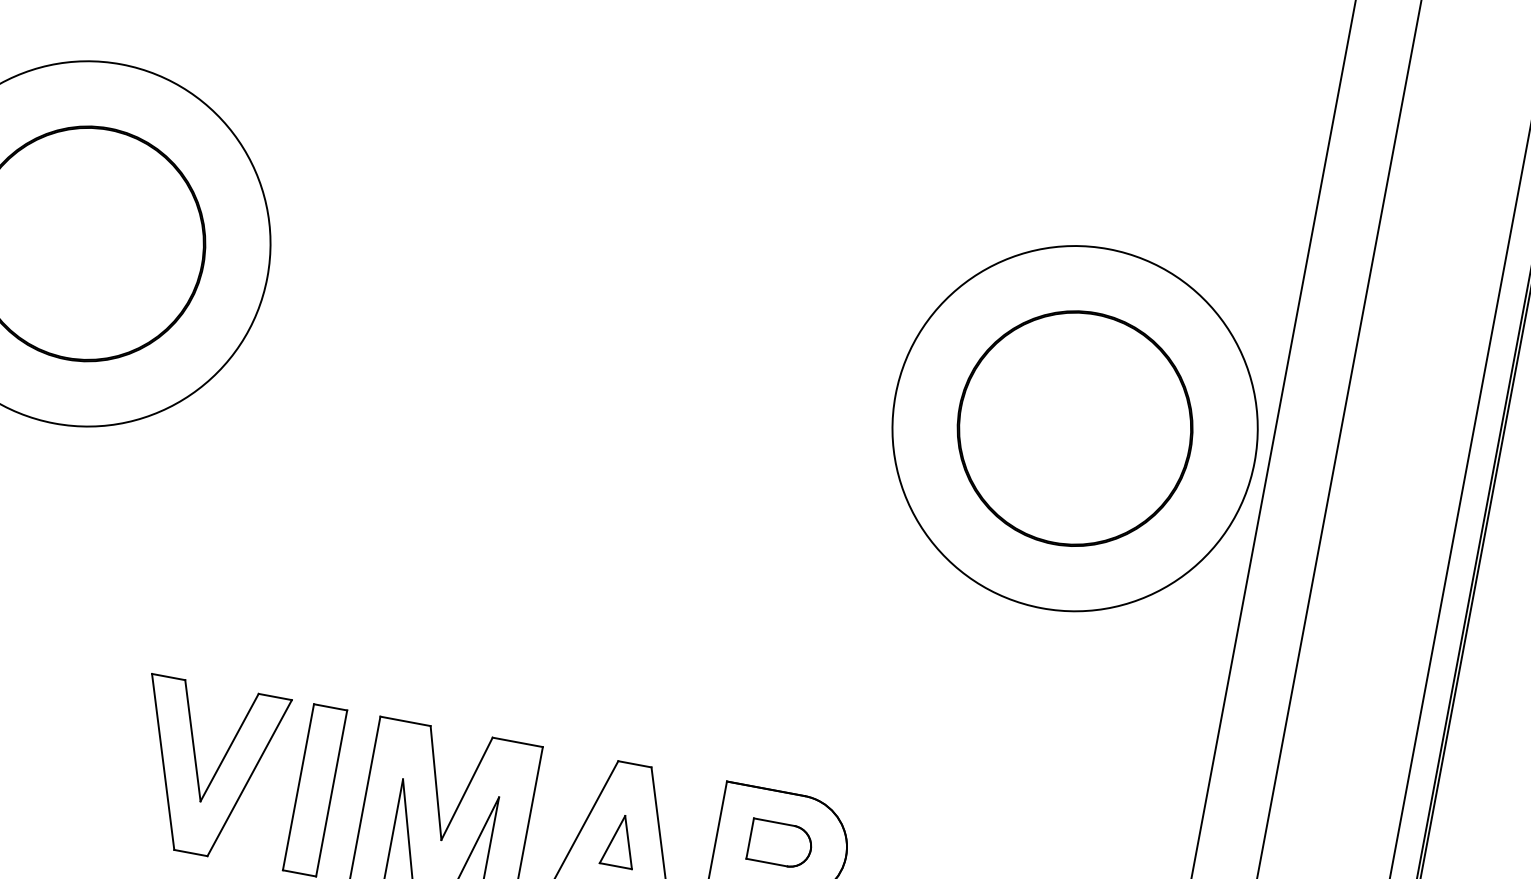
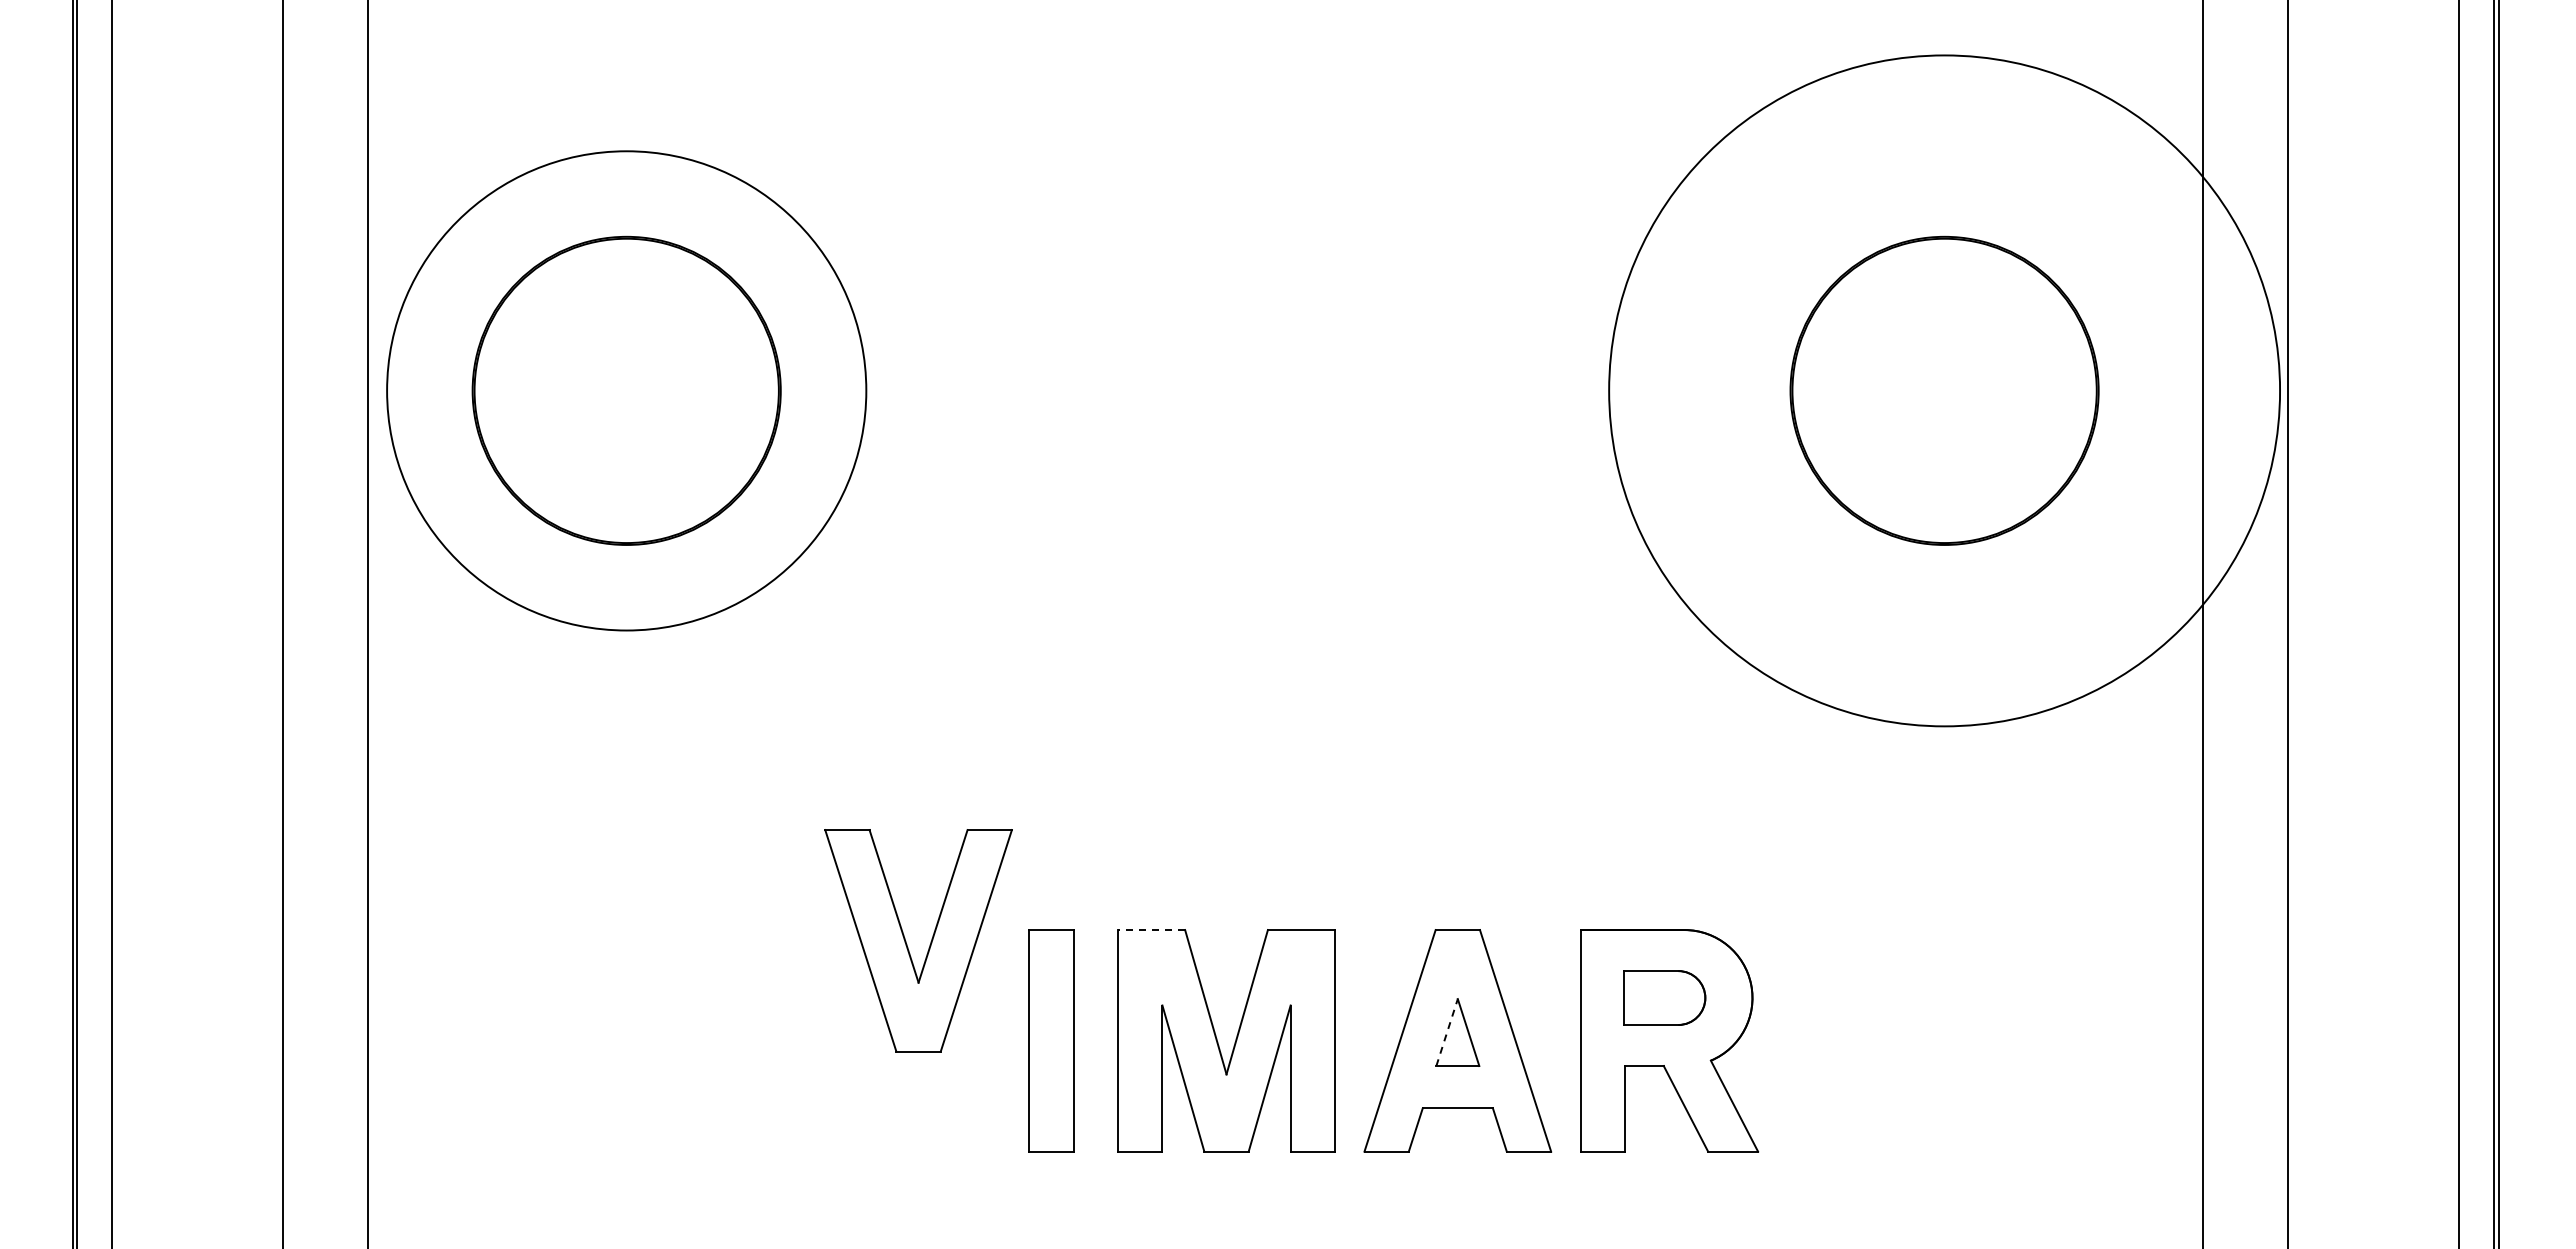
circle: (1075, 428) -> (1944, 390), size x1.4
line: (405, 721) -> (1151, 930), solid -> dashed
part: (197, 771) -> (907, 944), moved
line: (612, 839) -> (1447, 1032), solid -> dashed

